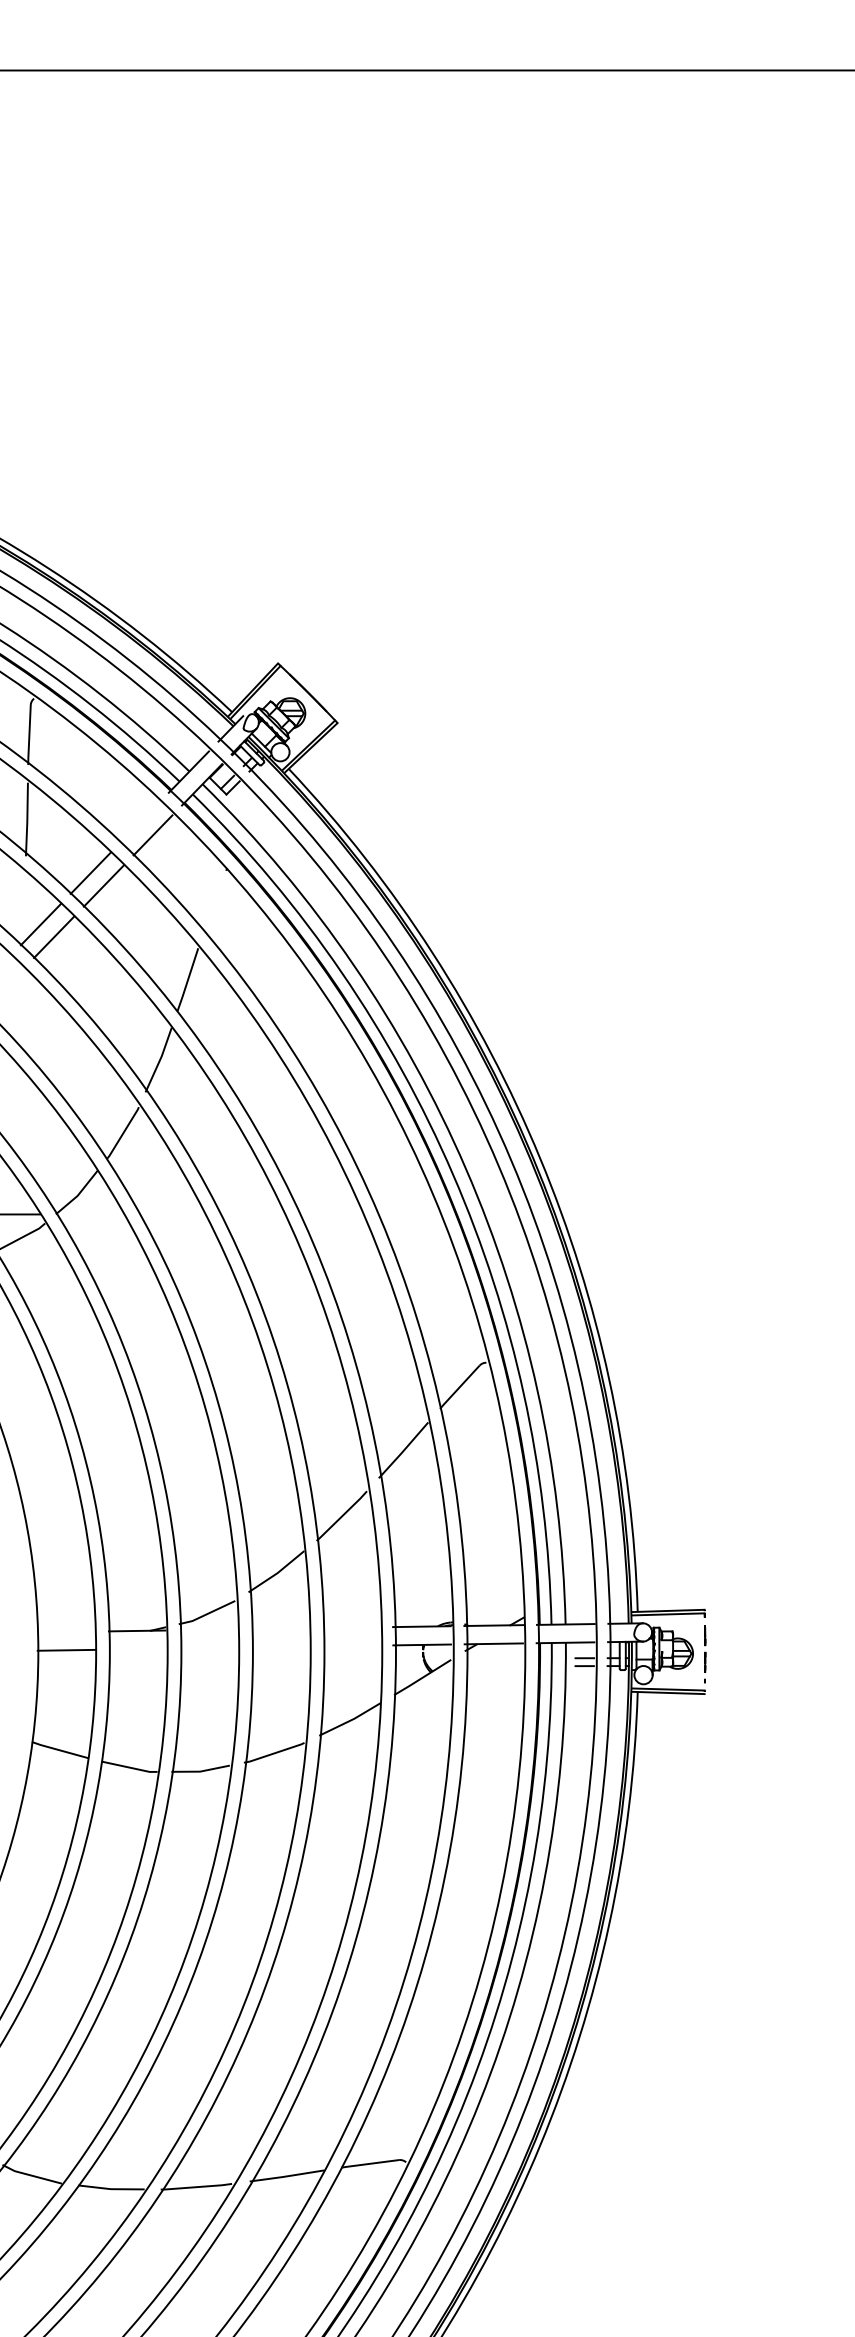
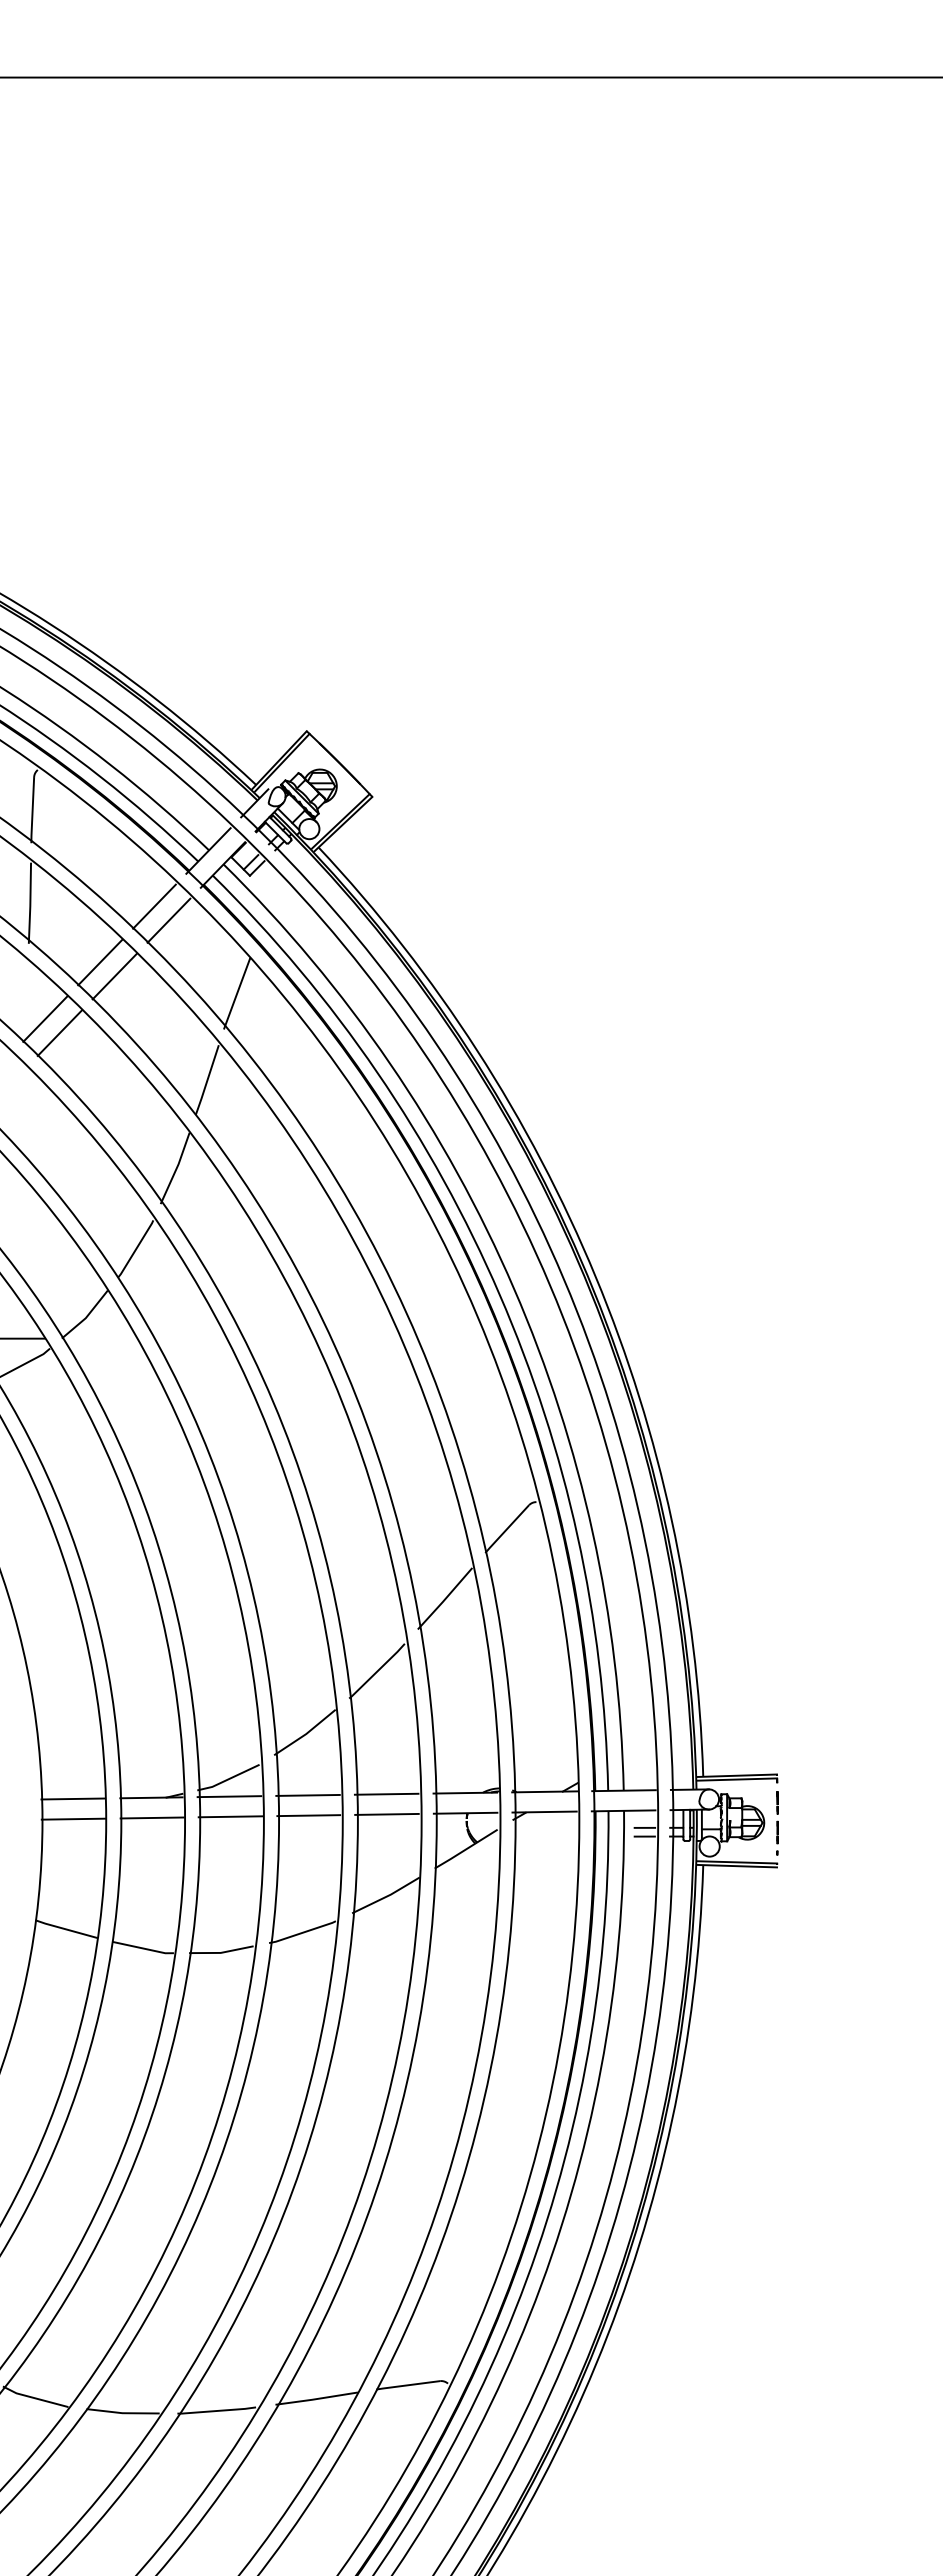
line: (139, 822) -> (154, 906), added
line: (214, 901) -> (236, 993), added
line: (278, 1627) -> (307, 1794), added
line: (350, 1627) -> (386, 1793), added
line: (207, 1629) -> (229, 1796), added
line: (66, 1631) -> (73, 1798), added
line: (350, 1645) -> (386, 1813), added
line: (279, 1646) -> (308, 1815), added
line: (208, 1647) -> (230, 1816), added
line: (137, 1648) -> (151, 1817), added

